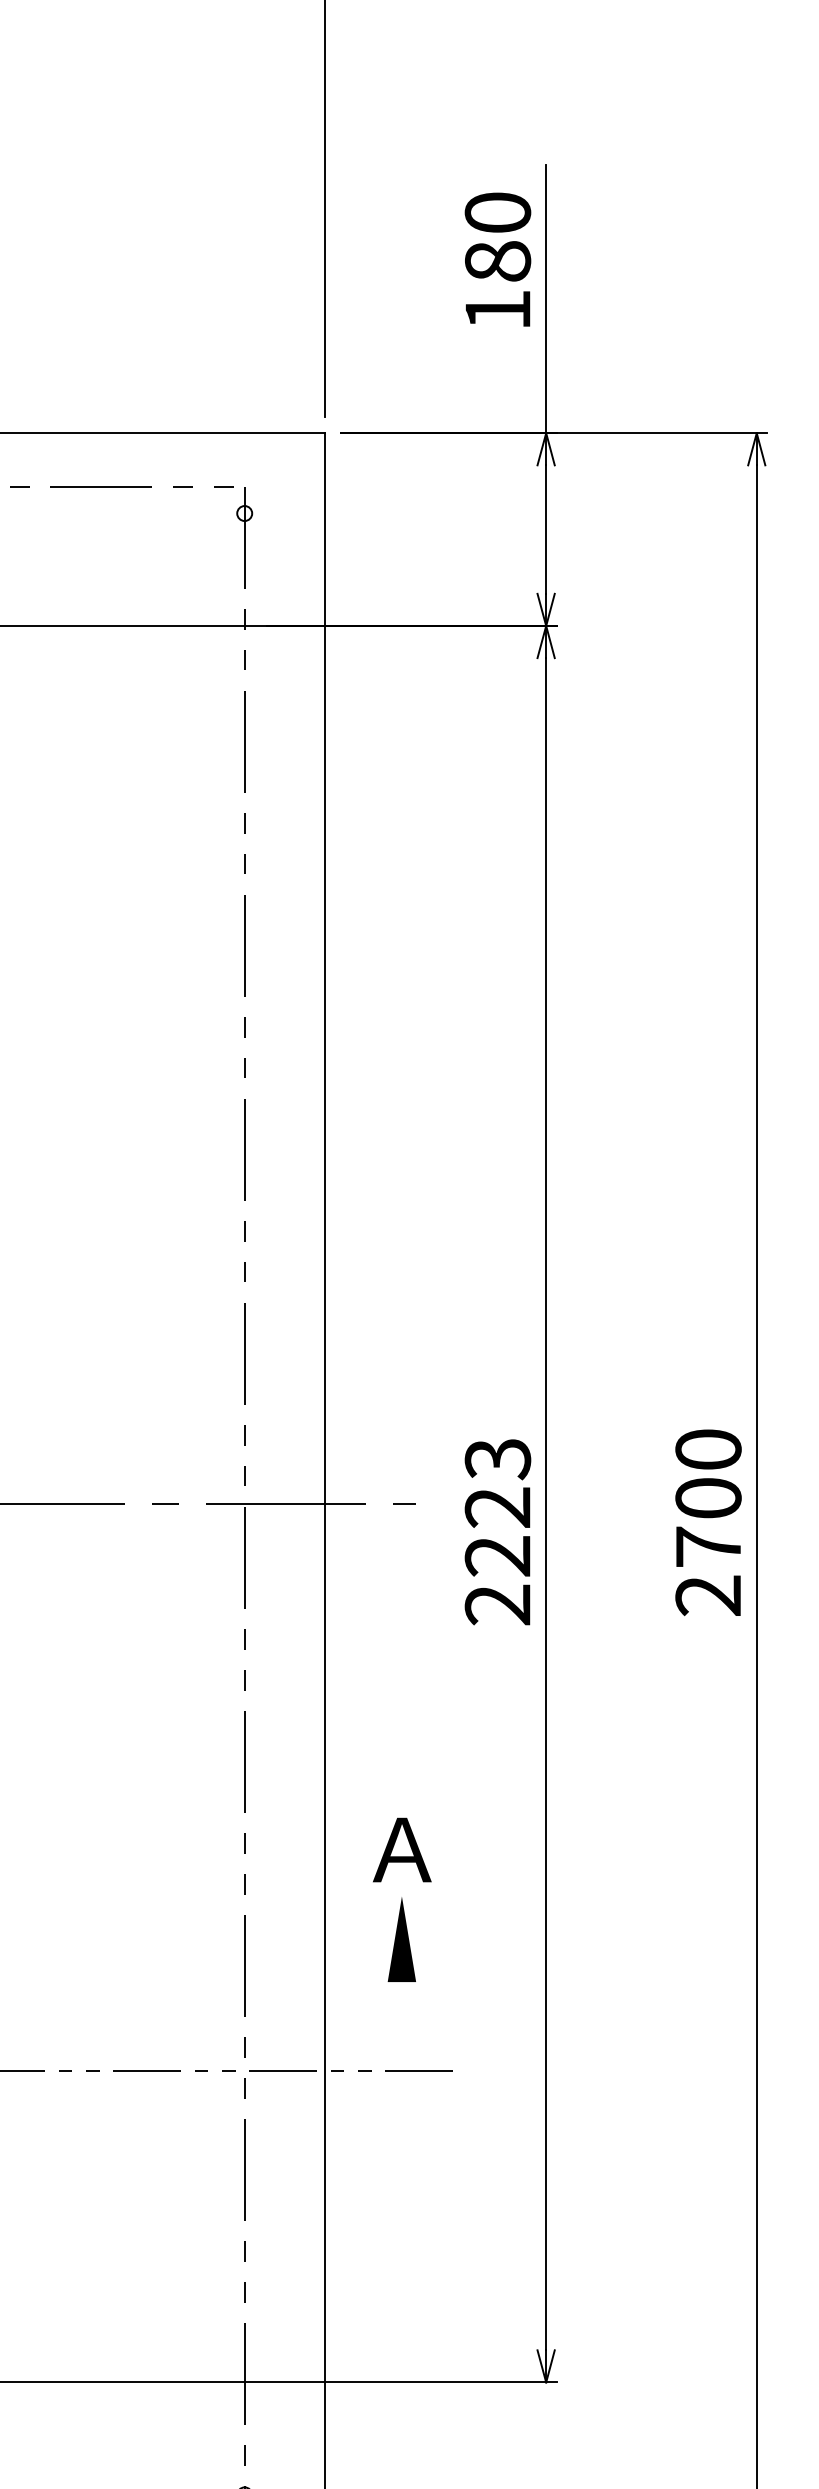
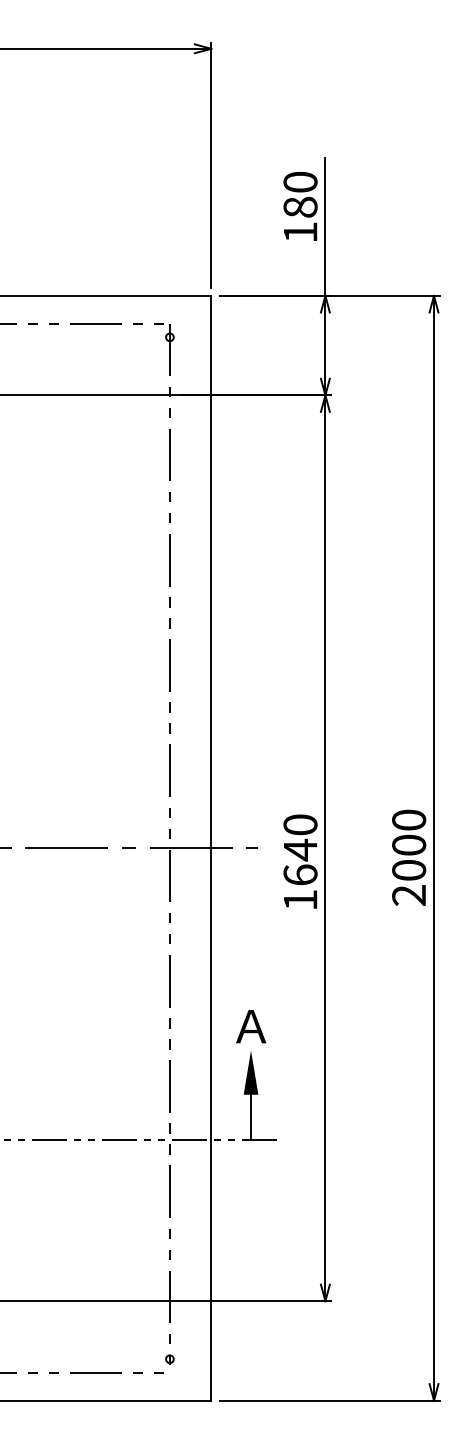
text: (497, 1531) -> (300, 862), 2223 -> 1640
text: (709, 1545) -> (409, 869), 2700 -> 2000
line: (402, 2026) -> (251, 1117), added

